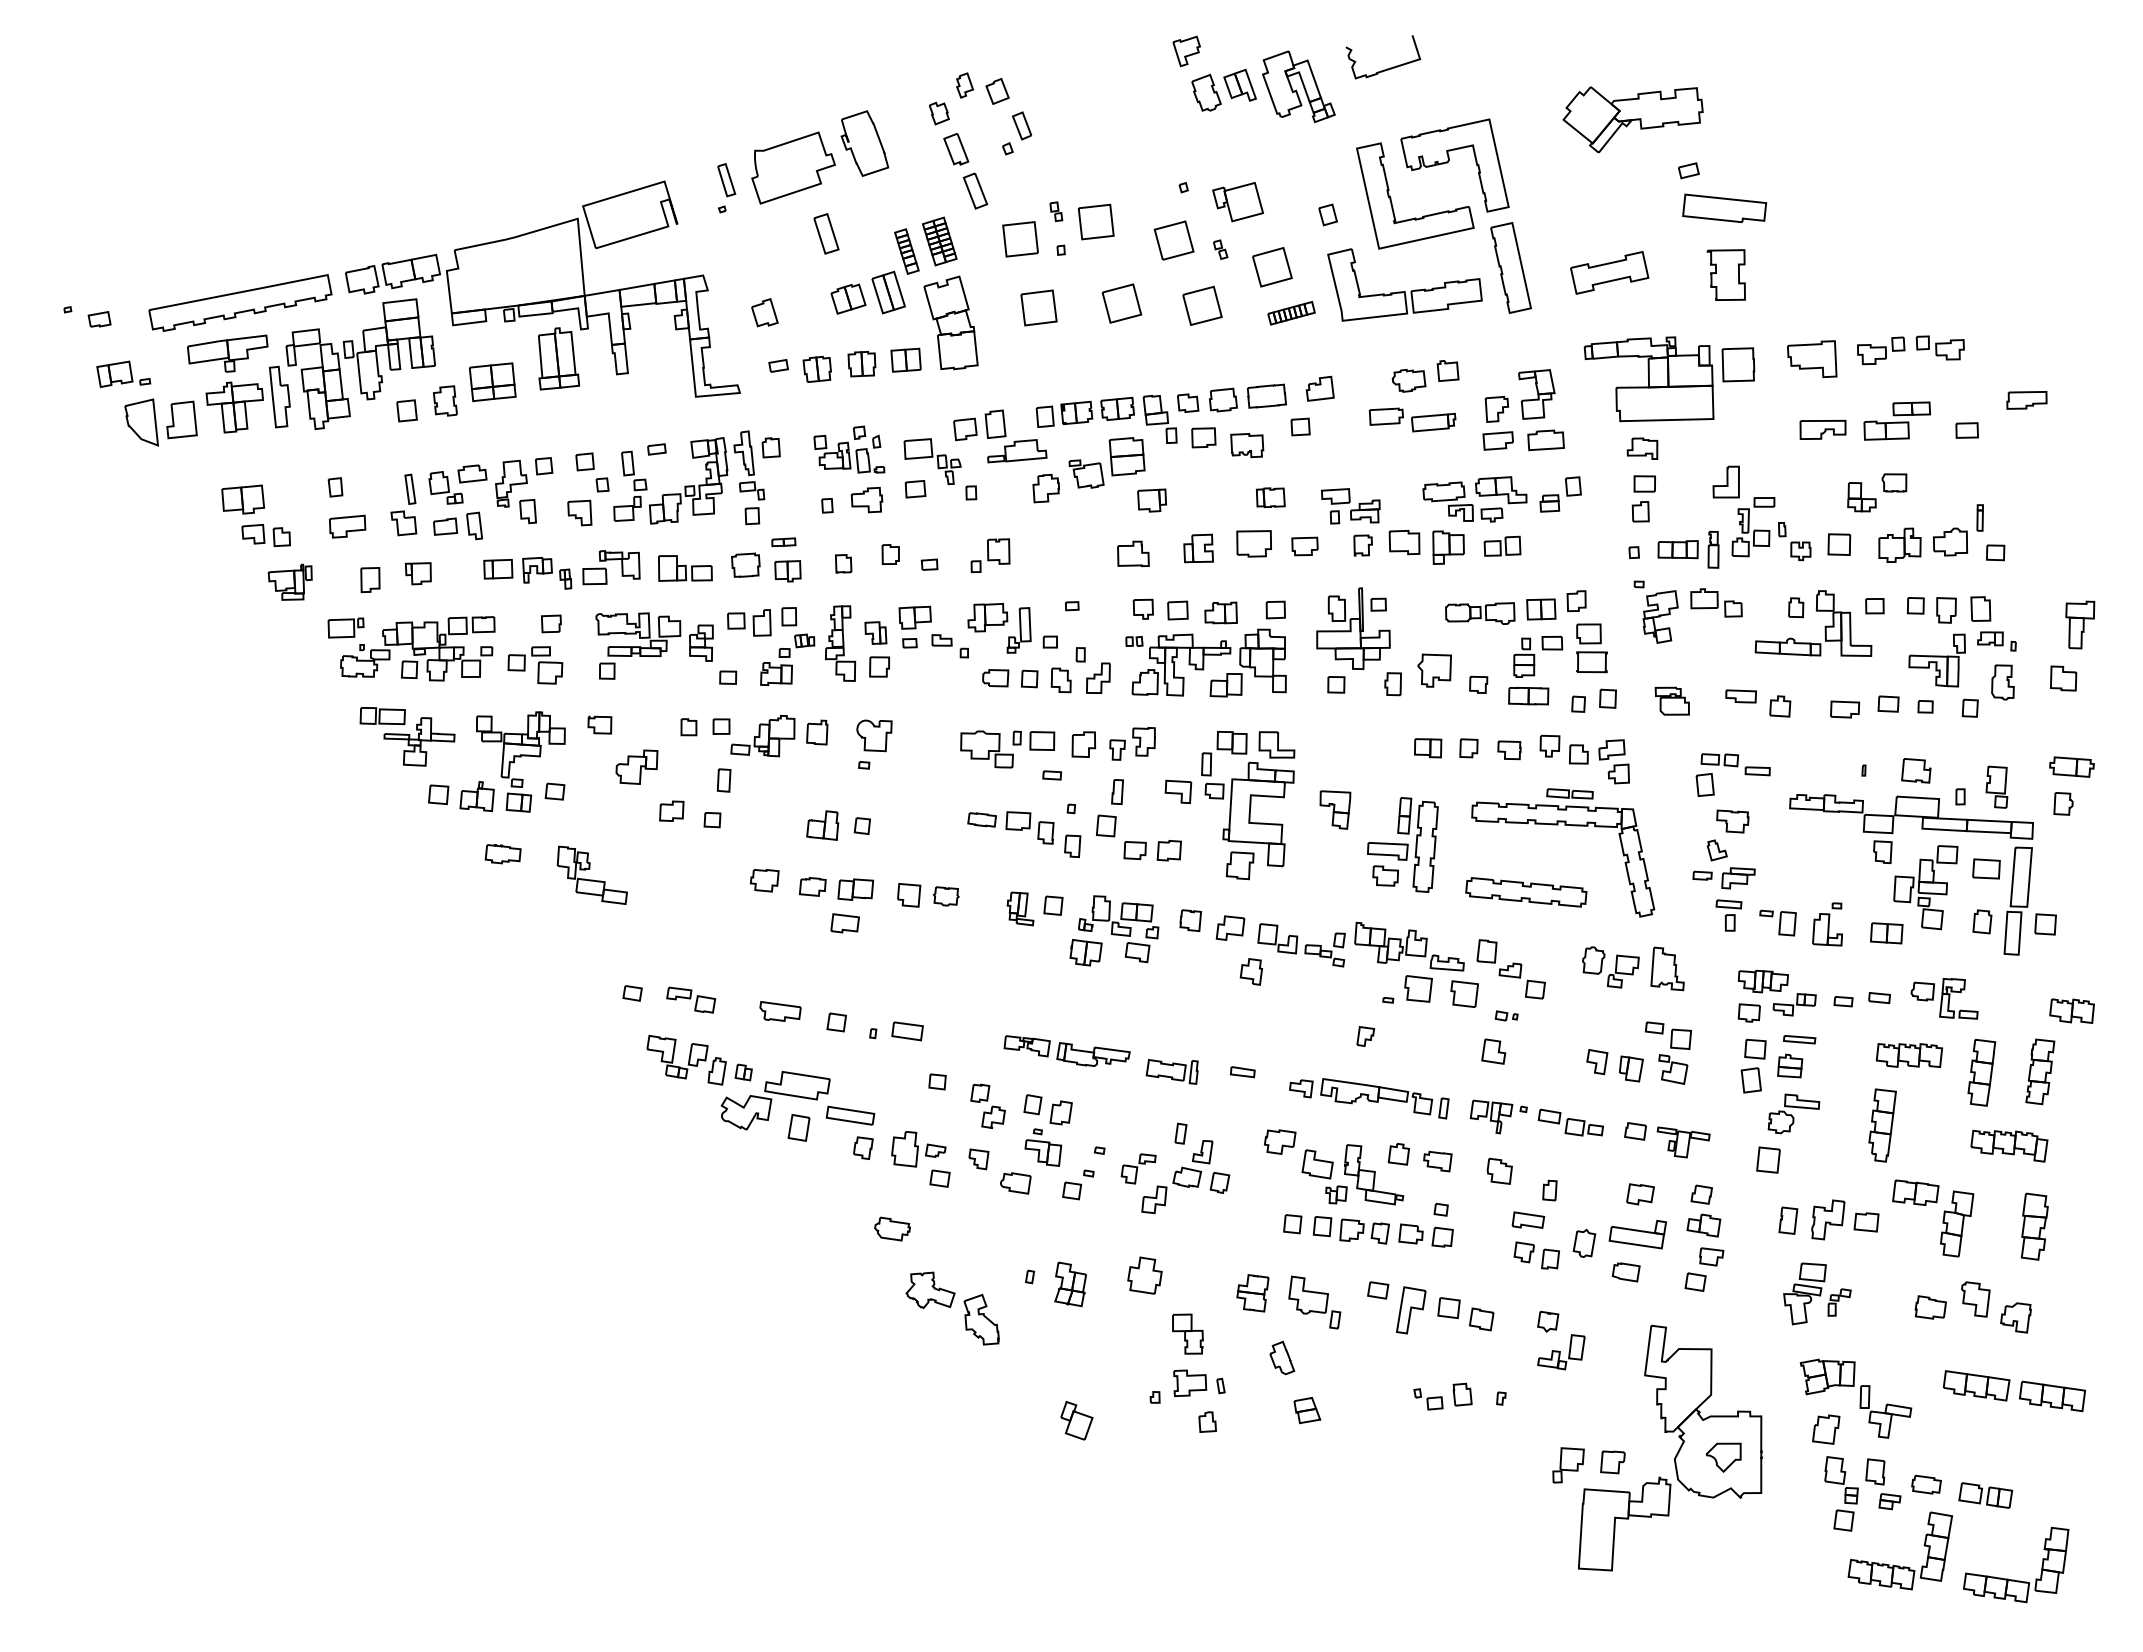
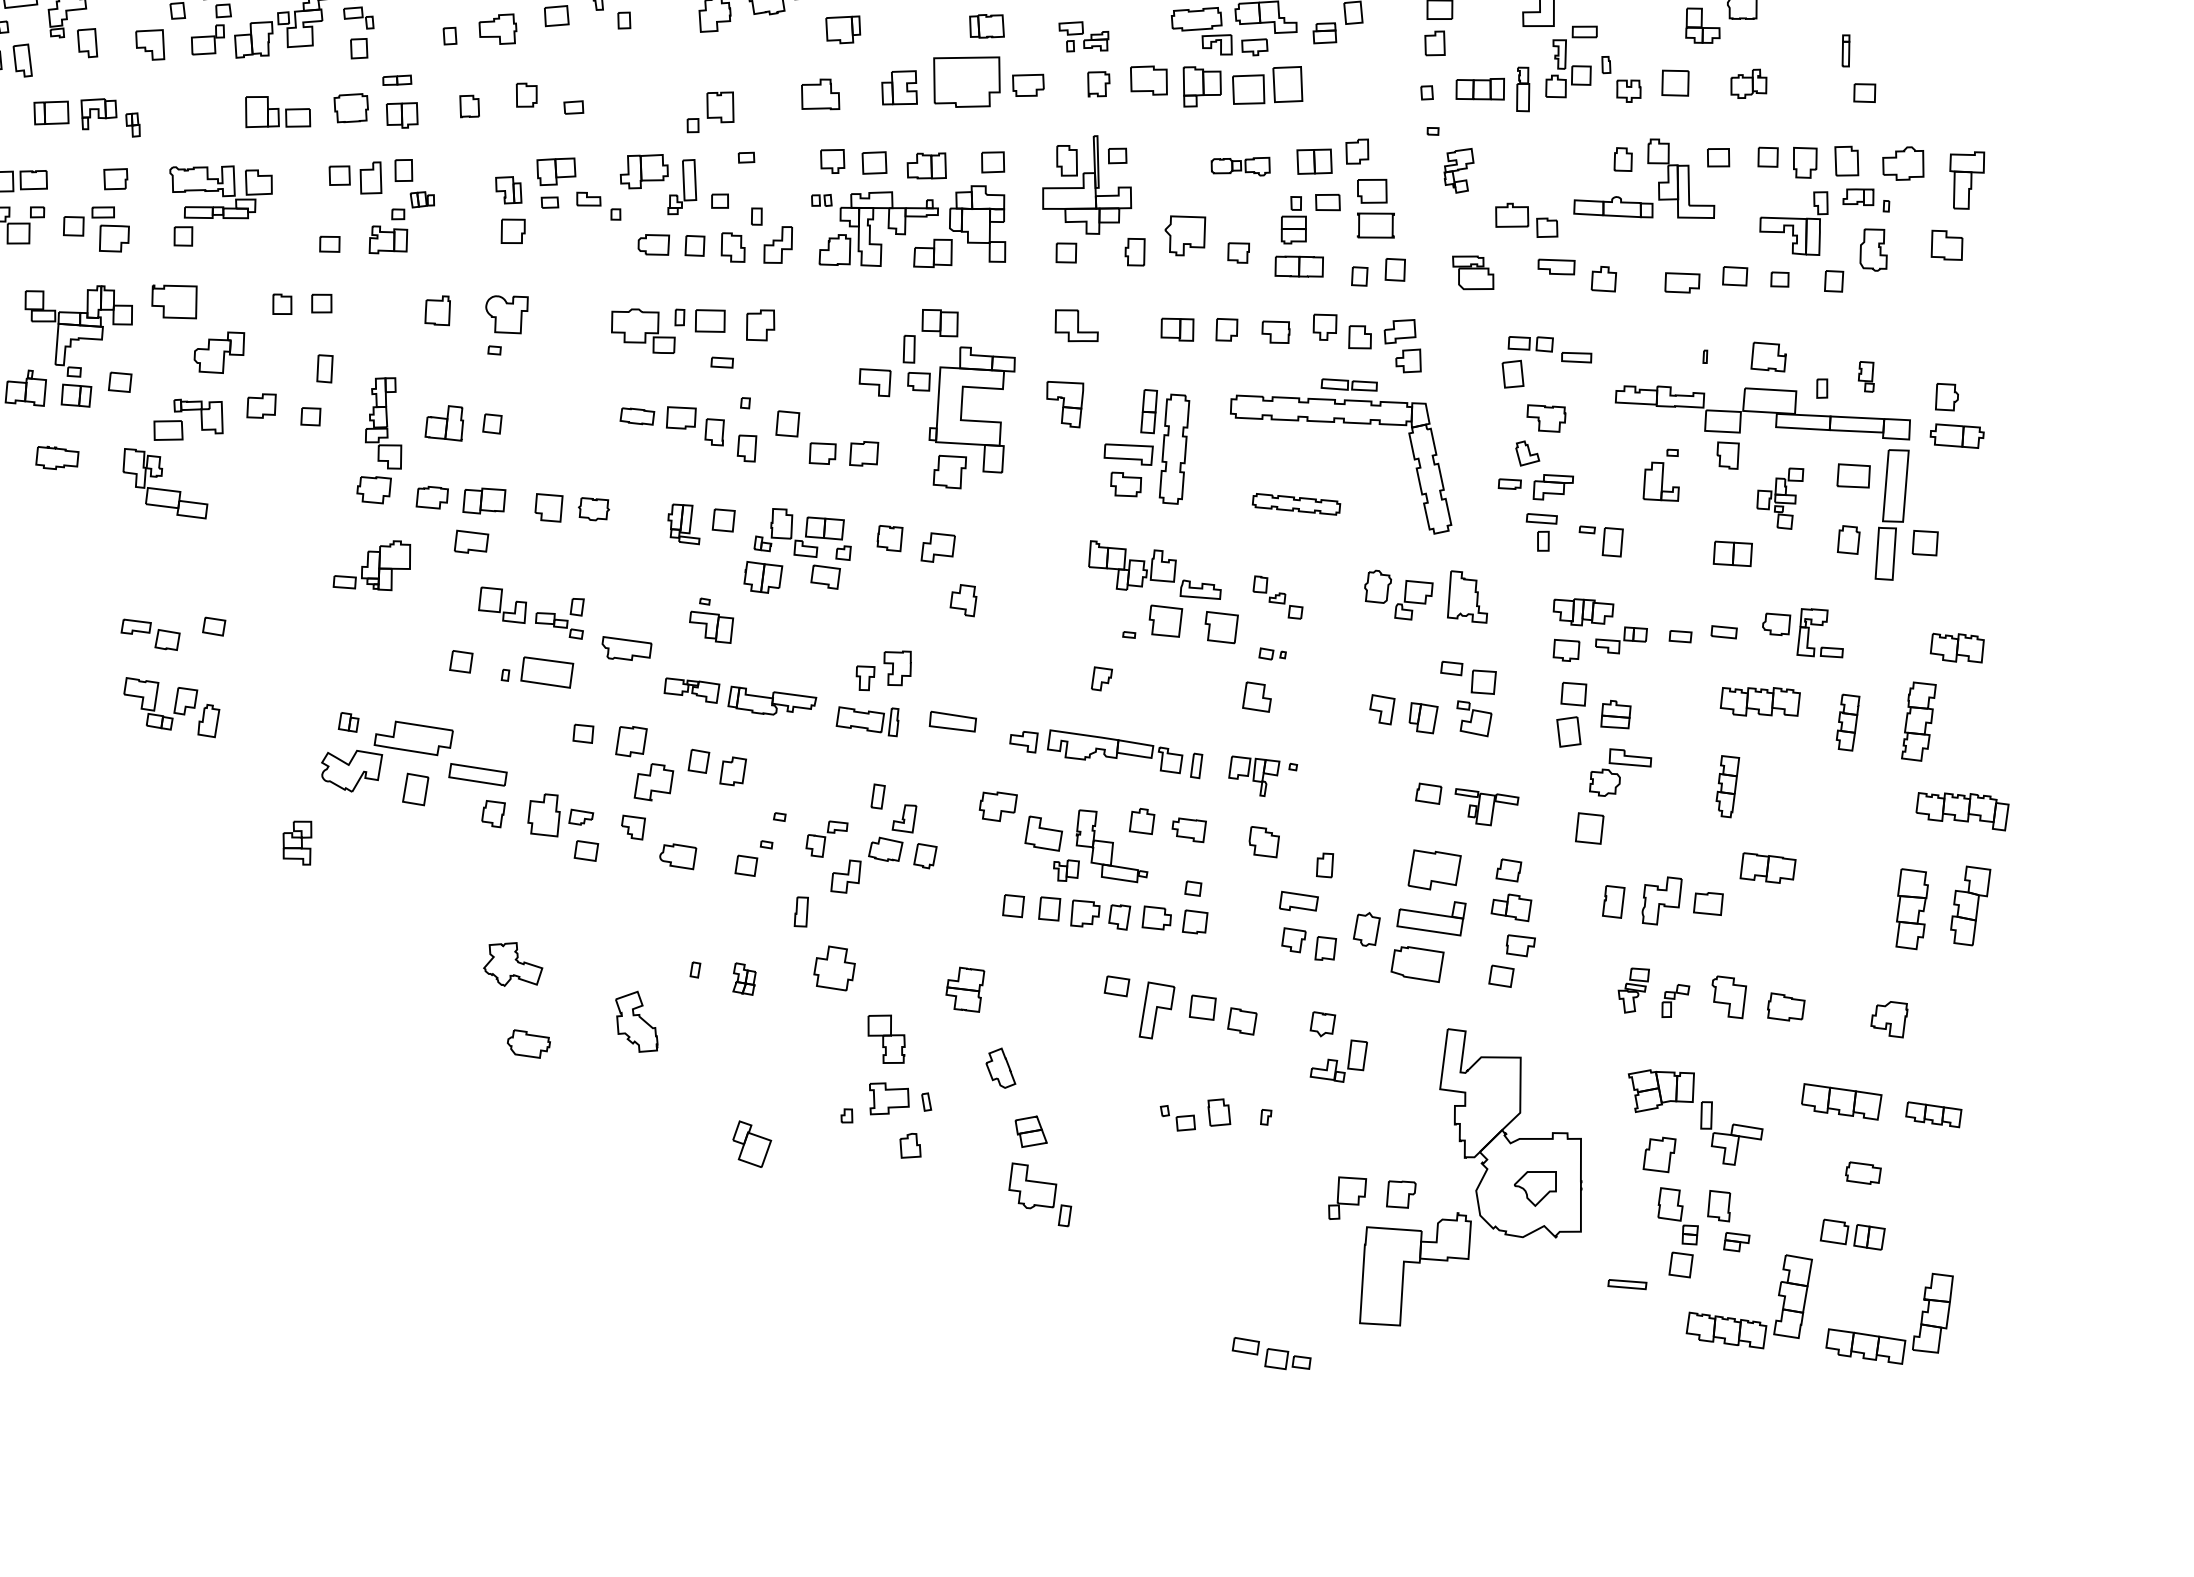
part: (1350, 506) -> (1083, 37), size x0.7
part: (1950, 541) -> (1903, 162), moved
part: (1253, 543) -> (966, 81), size x1.6
part: (1899, 544) -> (1748, 83), size x0.7
part: (1502, 545) -> (1267, 84), size x1.6
part: (990, 555) -> (710, 112), moved
part: (611, 567) -> (188, 419), moved
part: (1716, 602) -> (1526, 219), moved
part: (1480, 613) -> (1240, 166), size x0.7
part: (1660, 616) -> (1458, 170), size x0.7
part: (701, 642) -> (297, 842), moved
part: (840, 643) -> (383, 423), moved
part: (599, 724) -> (174, 300), size x1.6
part: (762, 736) -> (371, 566), moved
part: (1132, 743) -> (883, 670), moved
part: (1276, 744) -> (1076, 325), moved
part: (2071, 766) -> (1956, 435), moved
part: (1996, 786) -> (1865, 376), size x0.6
part: (1117, 791) -> (801, 911), moved
part: (1925, 887) -> (1779, 498), size x0.6
part: (1526, 892) -> (1296, 504), size x0.6
part: (1827, 924) -> (1661, 475), moved
part: (1301, 945) -> (531, 613), moved
part: (1510, 969) -> (1277, 597), size x0.6
part: (691, 999) -> (151, 634), moved
part: (780, 1011) -> (626, 648), moved
part: (907, 1031) -> (547, 672), size x1.4
part: (1799, 1039) -> (1627, 1284), moved
part: (686, 1059) -> (171, 706), moved
part: (1242, 1072) -> (952, 722), size x1.6
part: (1981, 1072) -> (1847, 722), size x0.7
part: (987, 1105) -> (643, 762), size x1.4
part: (1570, 1122) -> (1271, 1353), moved
part: (1882, 1125) -> (1727, 786), size x0.7
part: (2009, 1145) -> (1962, 810), moved
part: (1043, 1147) -> (711, 620), moved
part: (1640, 1194) -> (1434, 870), size x1.6
part: (1957, 1223) -> (1971, 905), moved
part: (892, 1228) -> (528, 1043), moved
part: (1625, 1272) -> (1416, 964), size x1.6
part: (1070, 1284) -> (744, 979), size x0.6
part: (930, 1290) -> (513, 964), moved
part: (1804, 1293) -> (1633, 990), size x0.6
part: (1975, 1299) -> (1728, 997), moved
part: (1314, 1302) -> (1039, 1194), moved
part: (2052, 1396) -> (1933, 1114), size x0.7
part: (1926, 1484) -> (1863, 1172), moved

